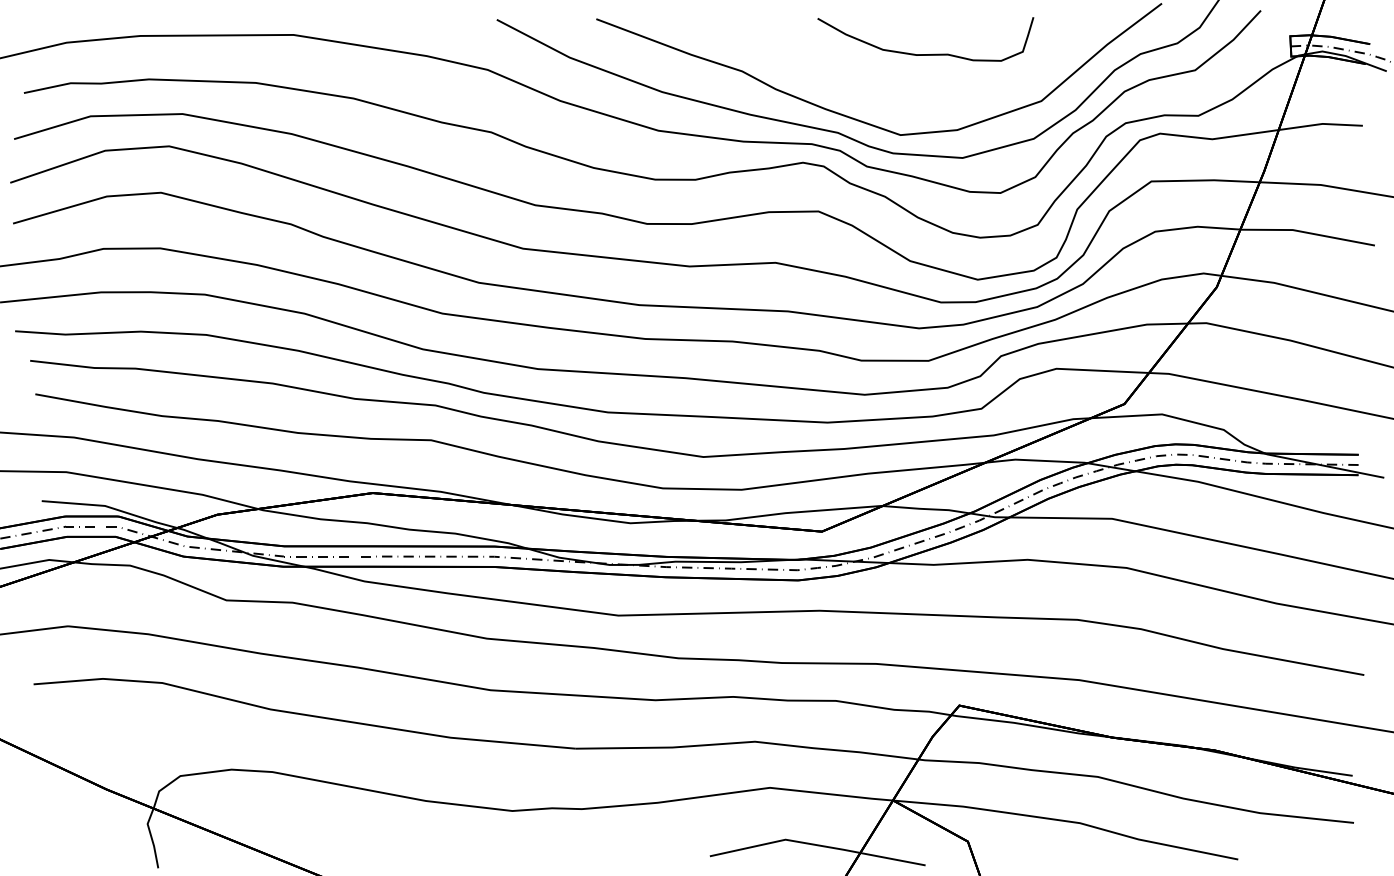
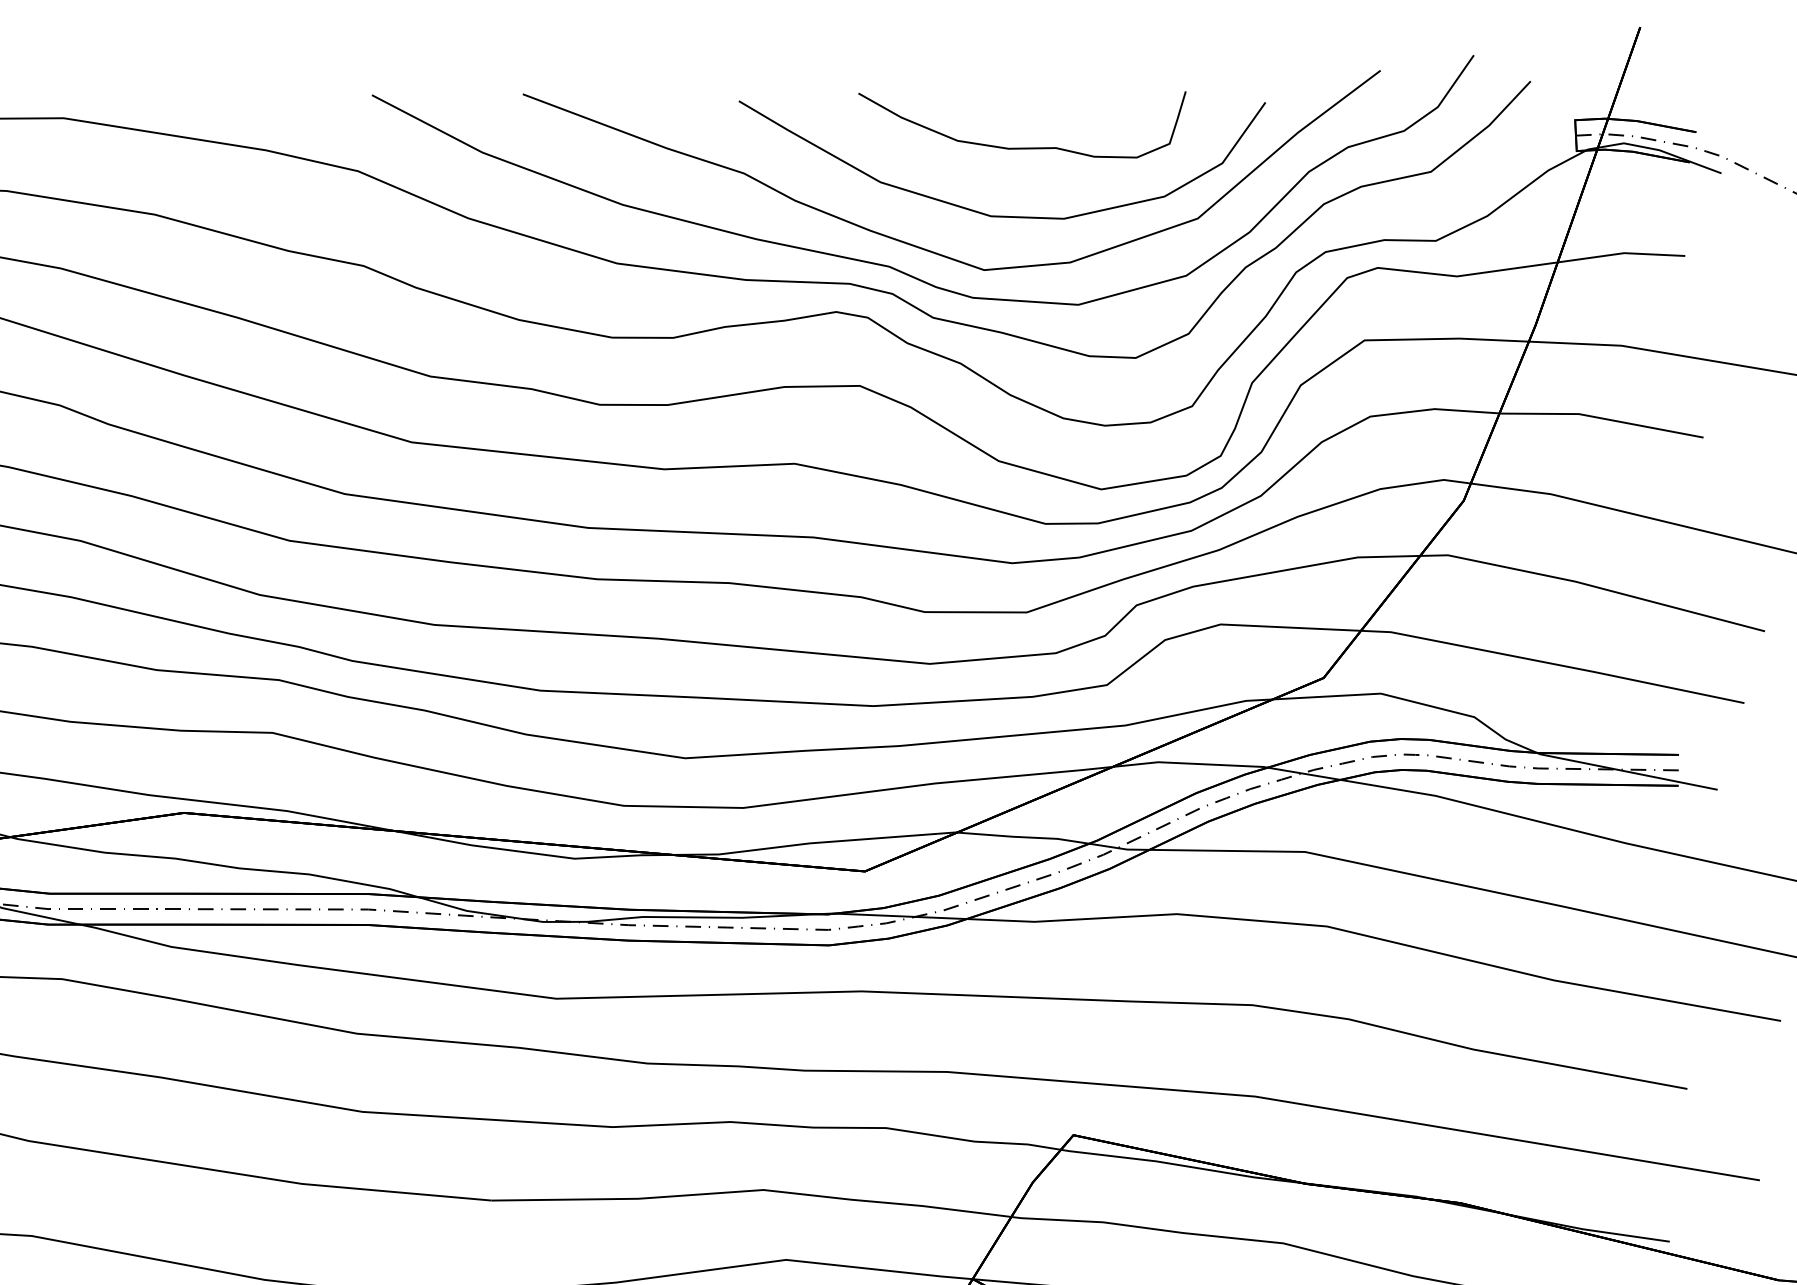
curve: (911, 98) -> (1000, 214), added

